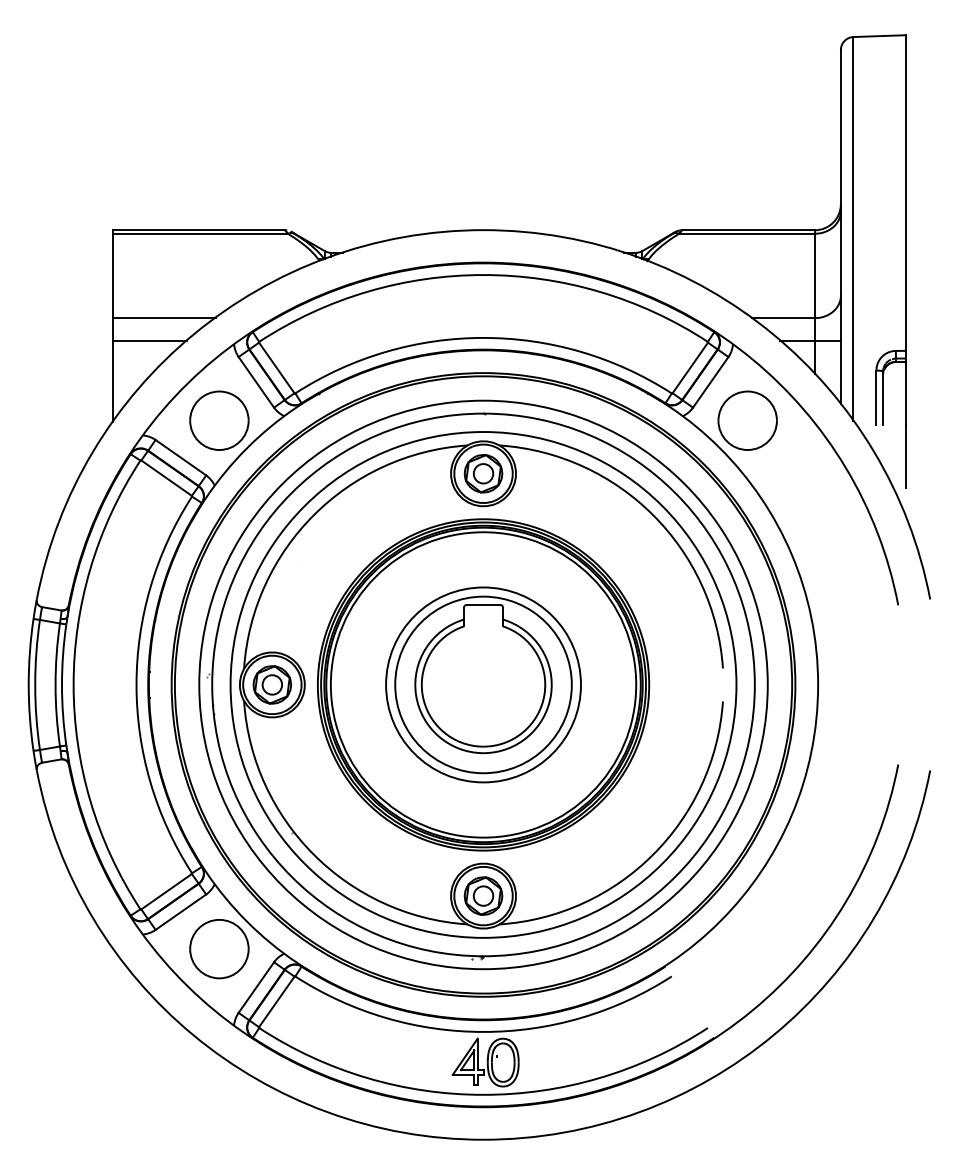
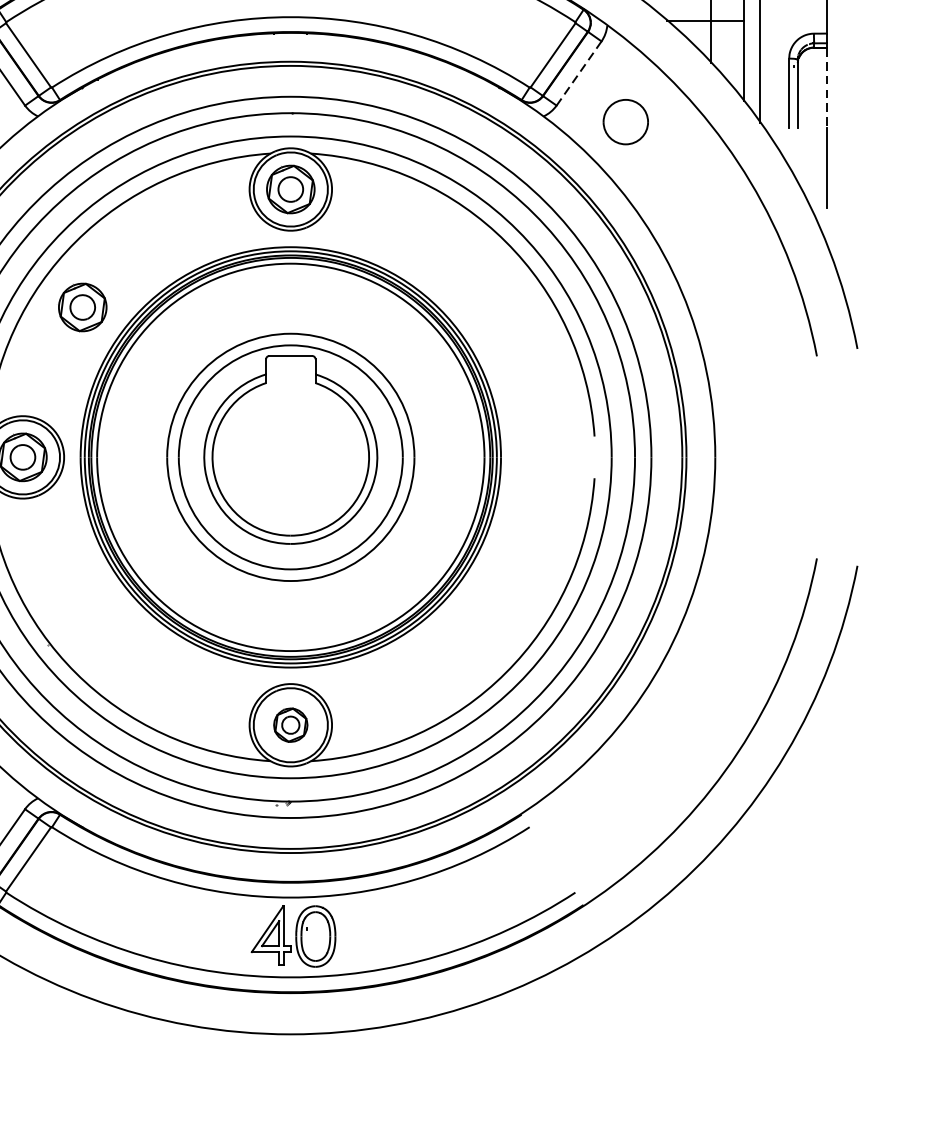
line: (710, 382) -> (578, 73), solid -> dashed
line: (905, 393) -> (826, 87), solid -> dashed
part: (747, 420) -> (625, 121), size x0.6
part: (319, 566) -> (82, 307), added
part: (483, 895) -> (290, 724), size x0.7

